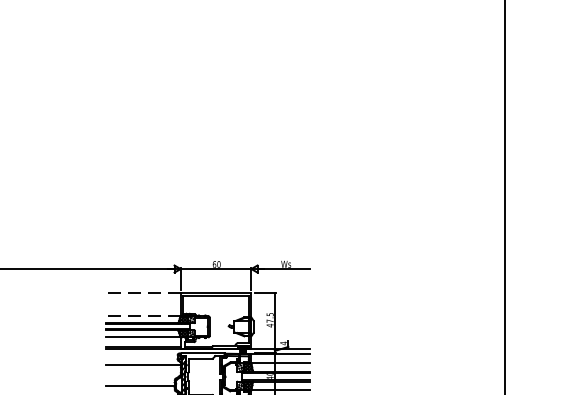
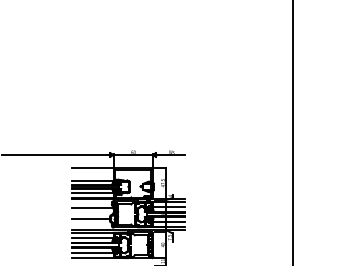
line: (144, 291) -> (93, 167), dashed -> solid
line: (144, 315) -> (93, 180), dashed -> solid

